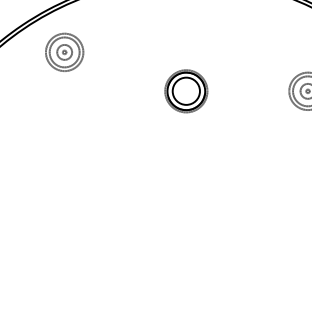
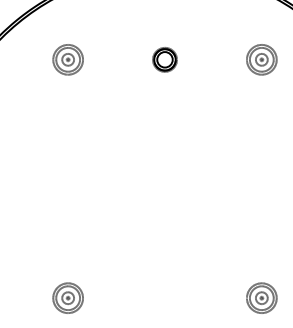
part: (63, 52) -> (67, 59), moved
part: (185, 90) -> (164, 59), size x0.71

